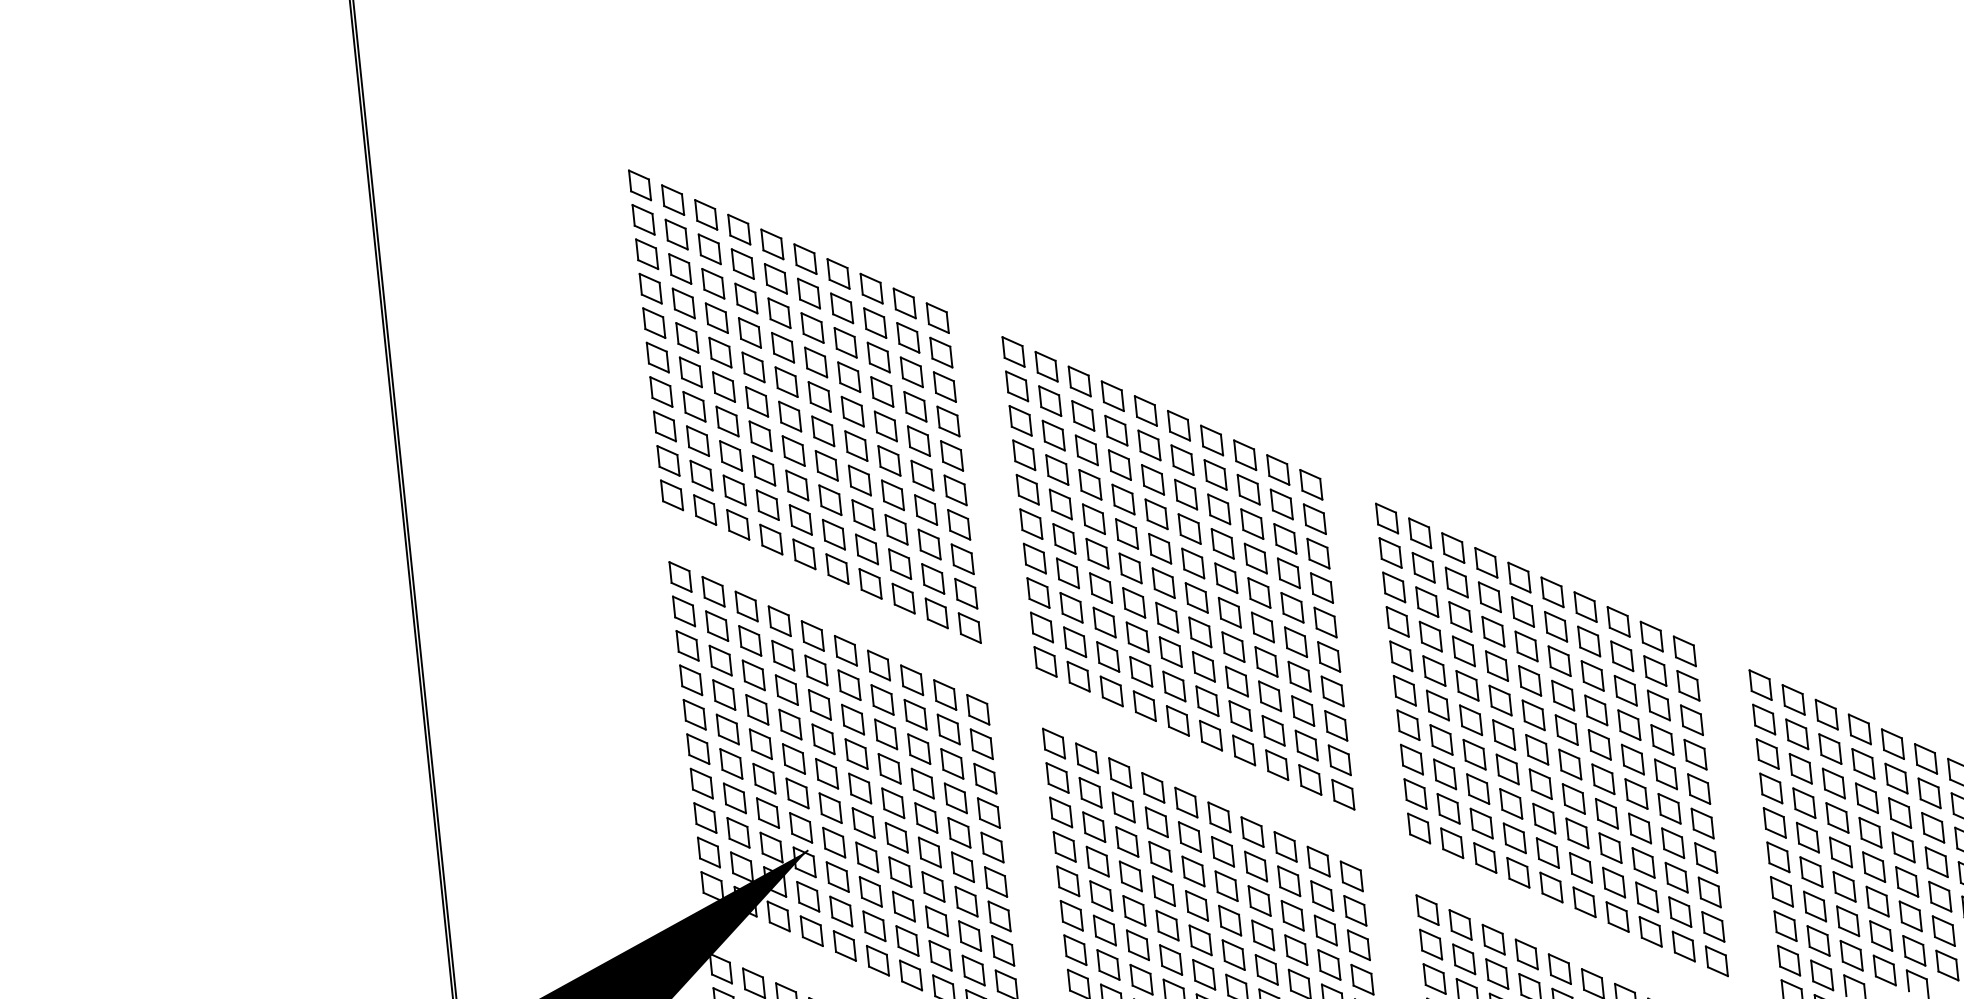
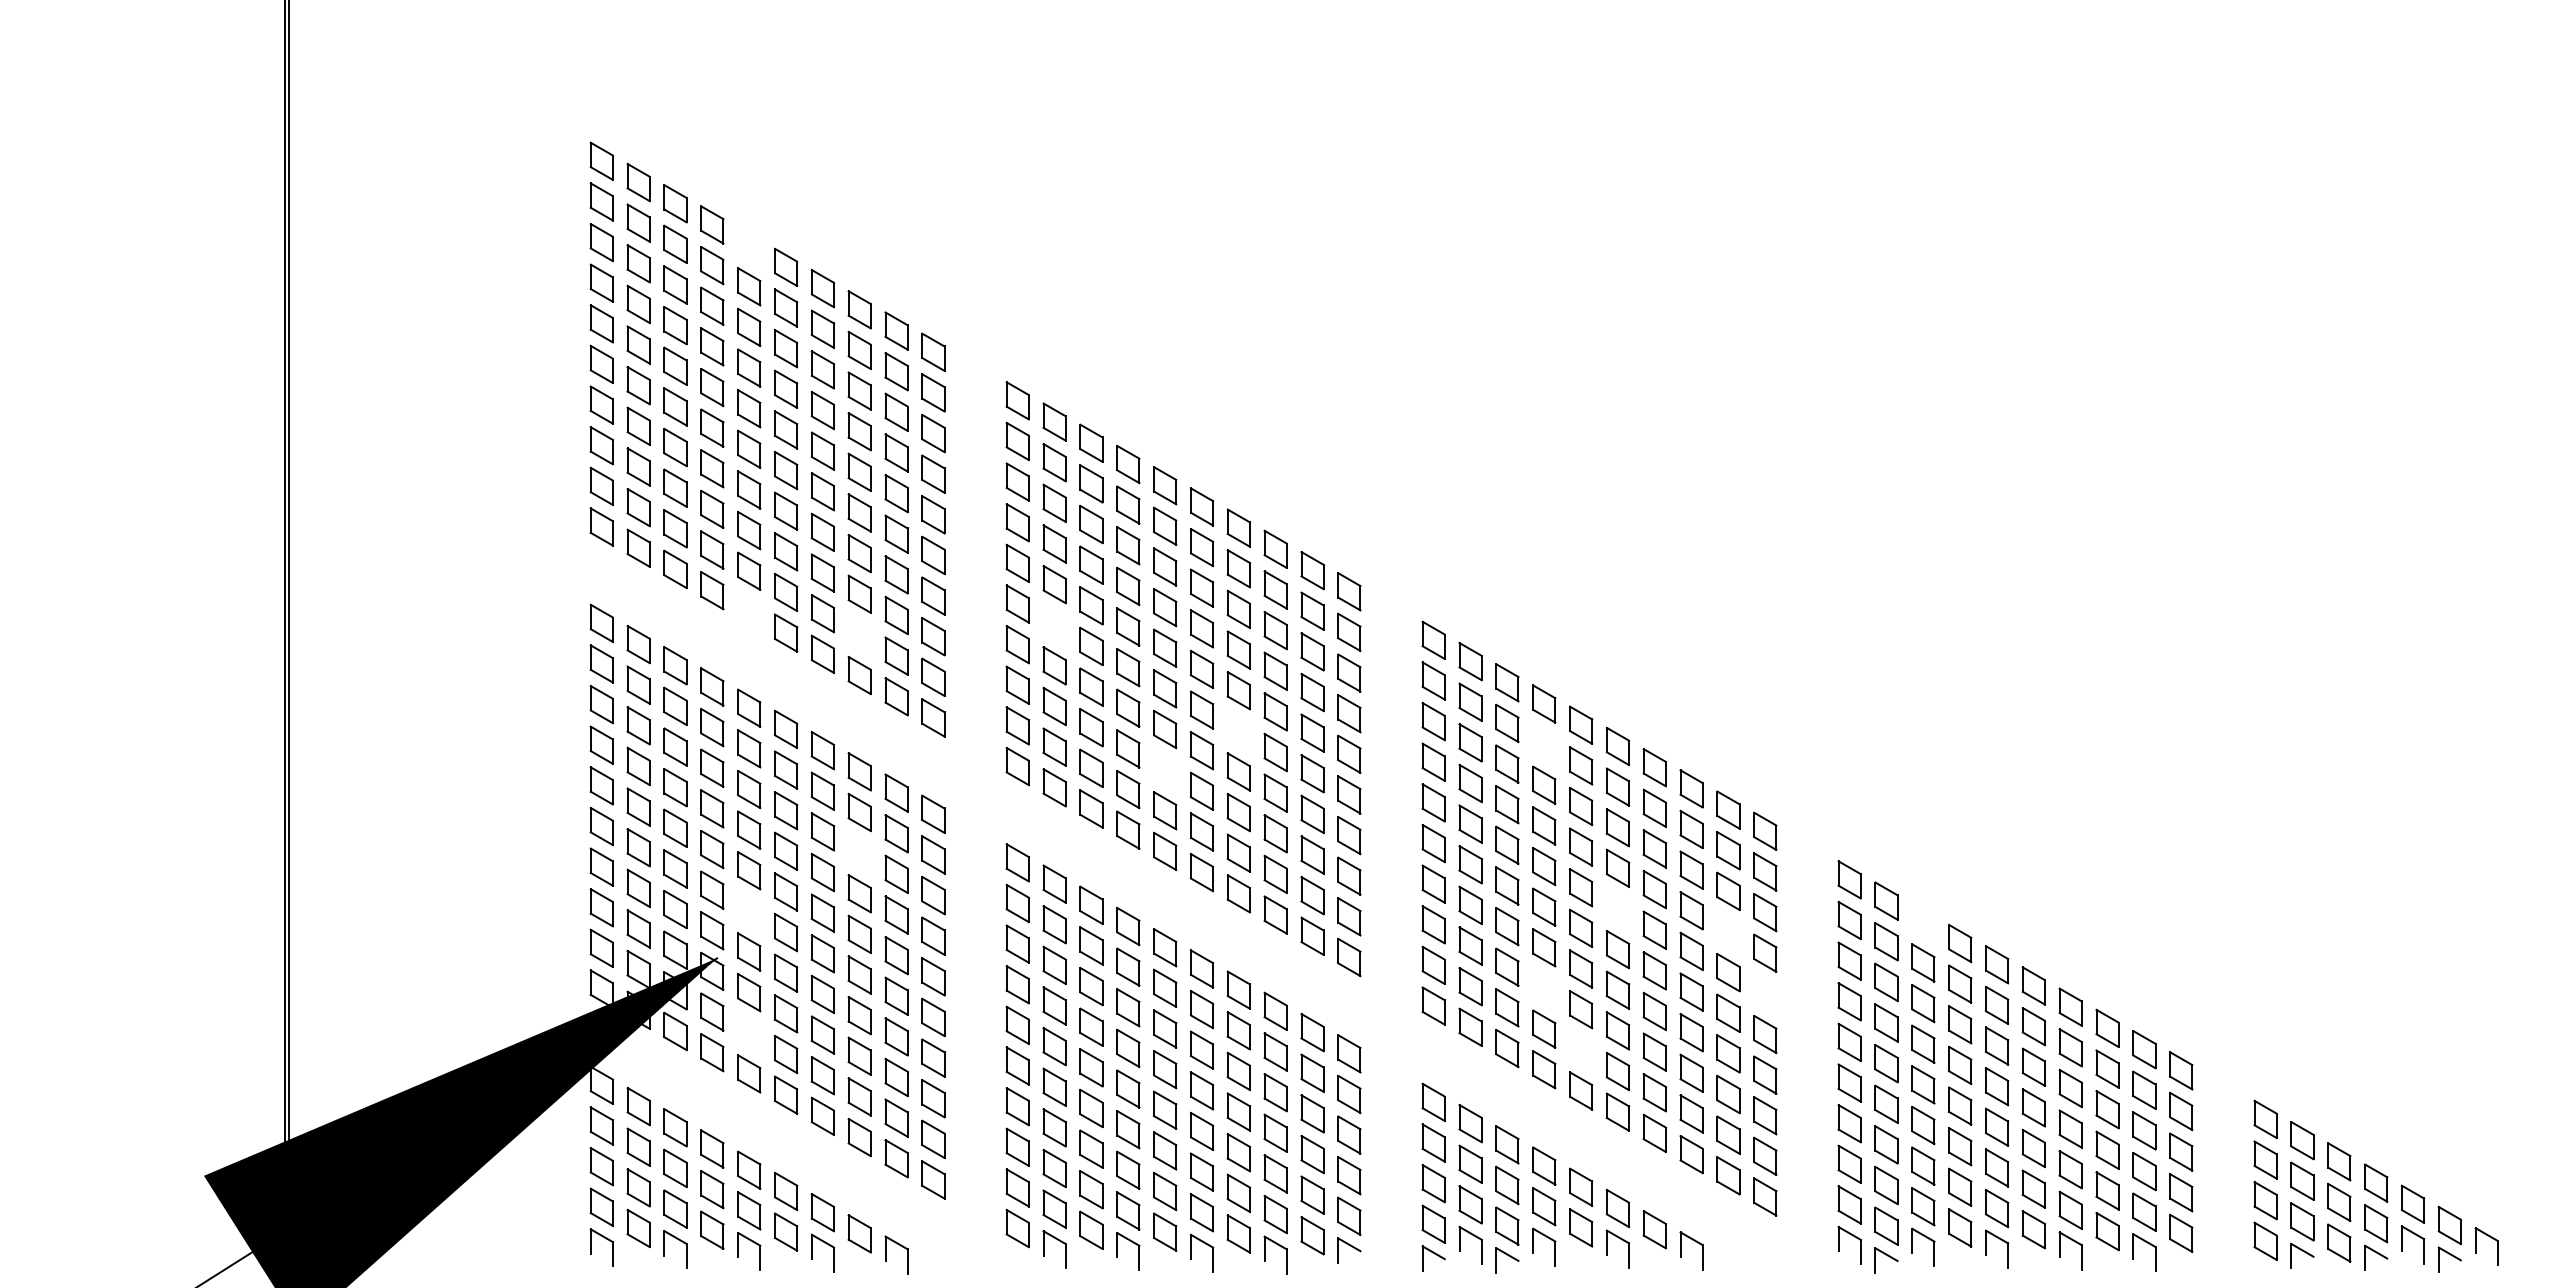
part: (772, 243) -> (749, 245), removed
part: (1064, 538) -> (1054, 624), removed
part: (804, 554) -> (749, 611), removed
part: (899, 563) -> (859, 634), removed
part: (1490, 597) -> (1544, 744), removed
part: (1229, 612) -> (1238, 730), removed
part: (1171, 651) -> (1165, 769), removed
part: (1826, 713) -> (1923, 921), removed
part: (1566, 729) -> (1617, 908), removed
part: (1662, 739) -> (1728, 931), removed
part: (918, 748) -> (859, 852), removed
part: (1699, 788) -> (1765, 993), removed
part: (1511, 803) -> (1544, 988), removed
part: (830, 807) -> (749, 910), removed
part: (1548, 852) -> (1581, 1049), removed
part: (841, 910) -> (749, 1032), removed

